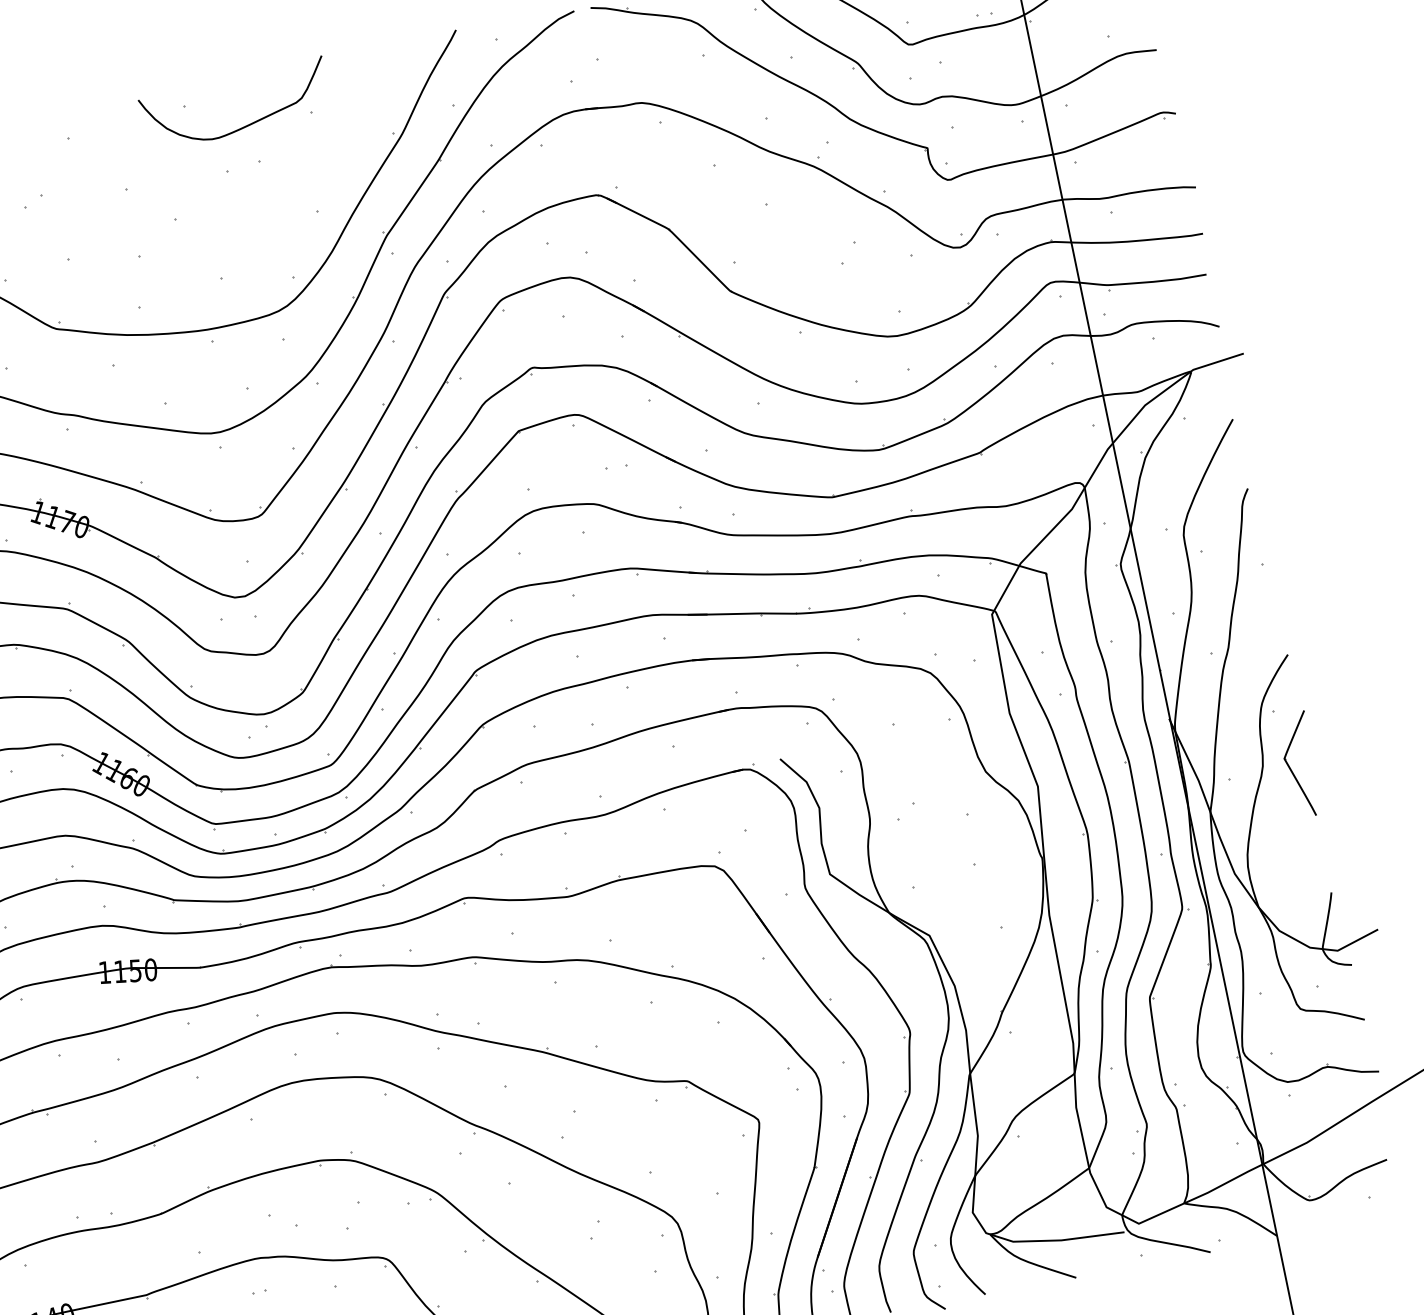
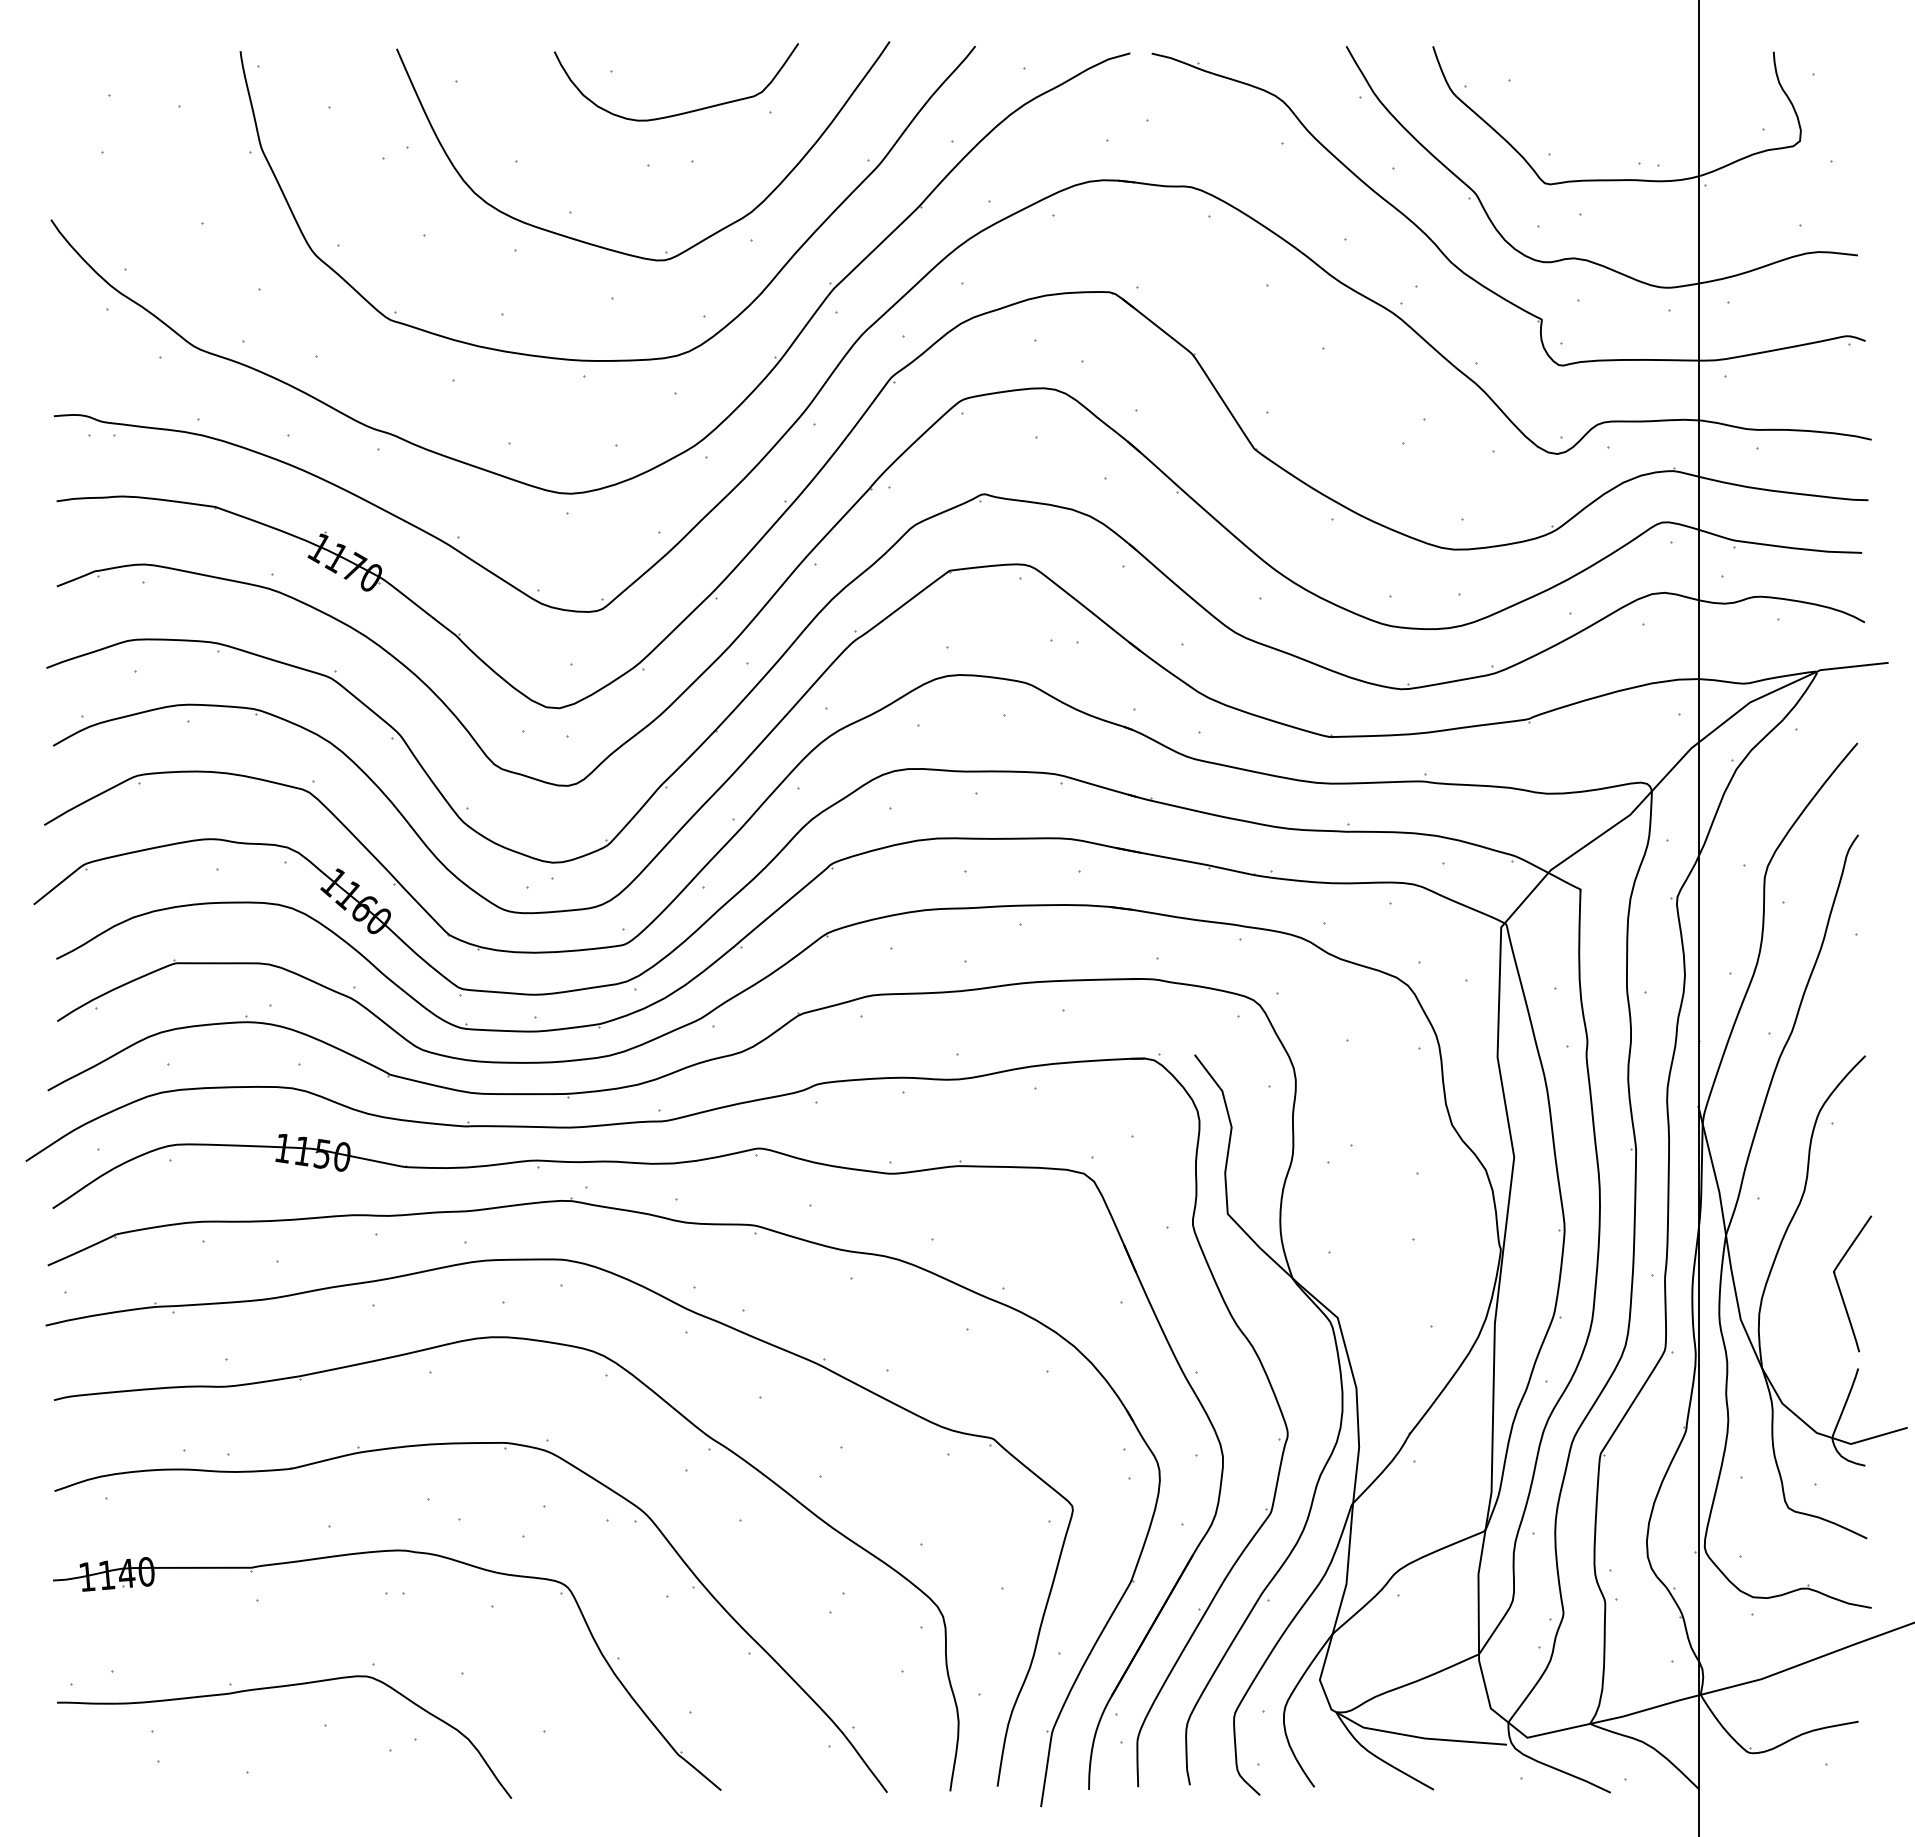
part: (217, 240) -> (617, 250), added
part: (1292, 770) -> (1840, 1288), moved

